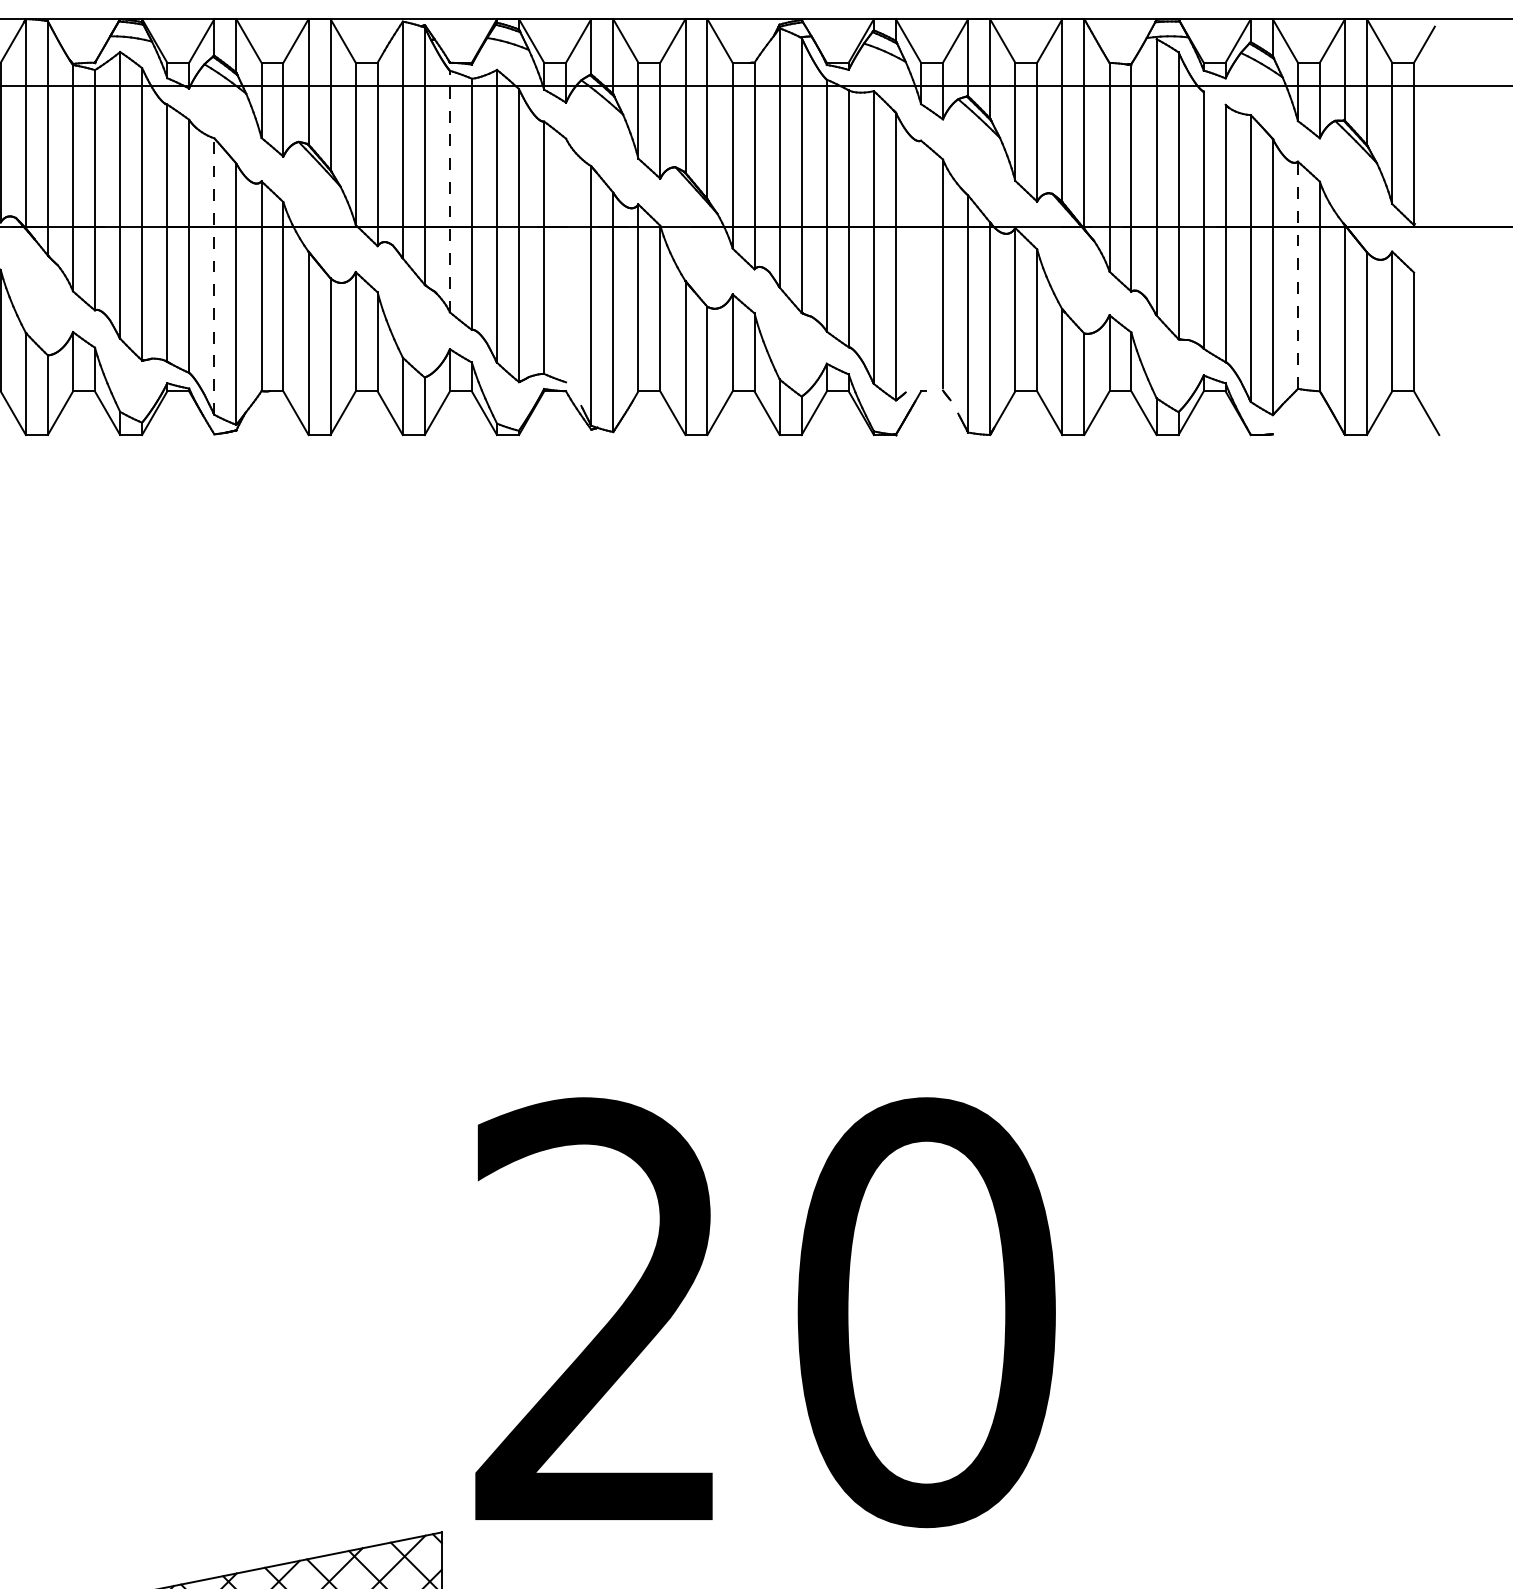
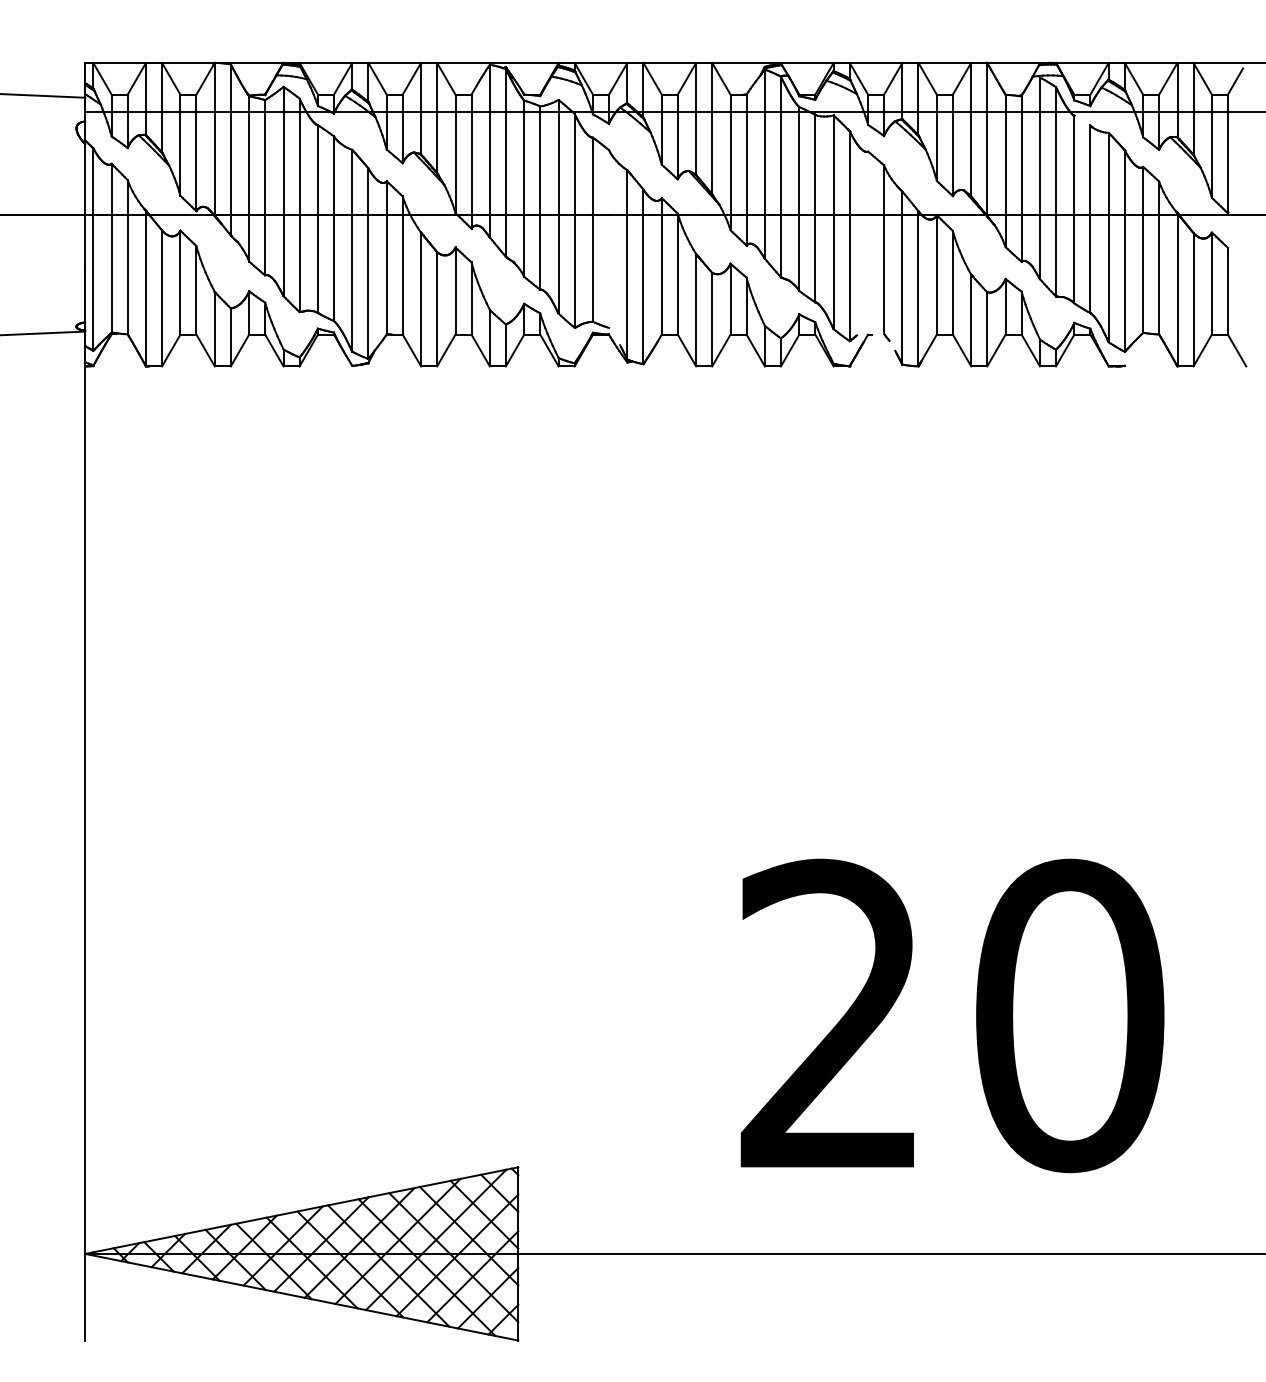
line: (450, 191) -> (524, 188), dashed -> solid
line: (1298, 274) -> (1143, 249), dashed -> solid
line: (214, 276) -> (352, 250), dashed -> solid
text: (765, 1312) -> (952, 1015), moved

